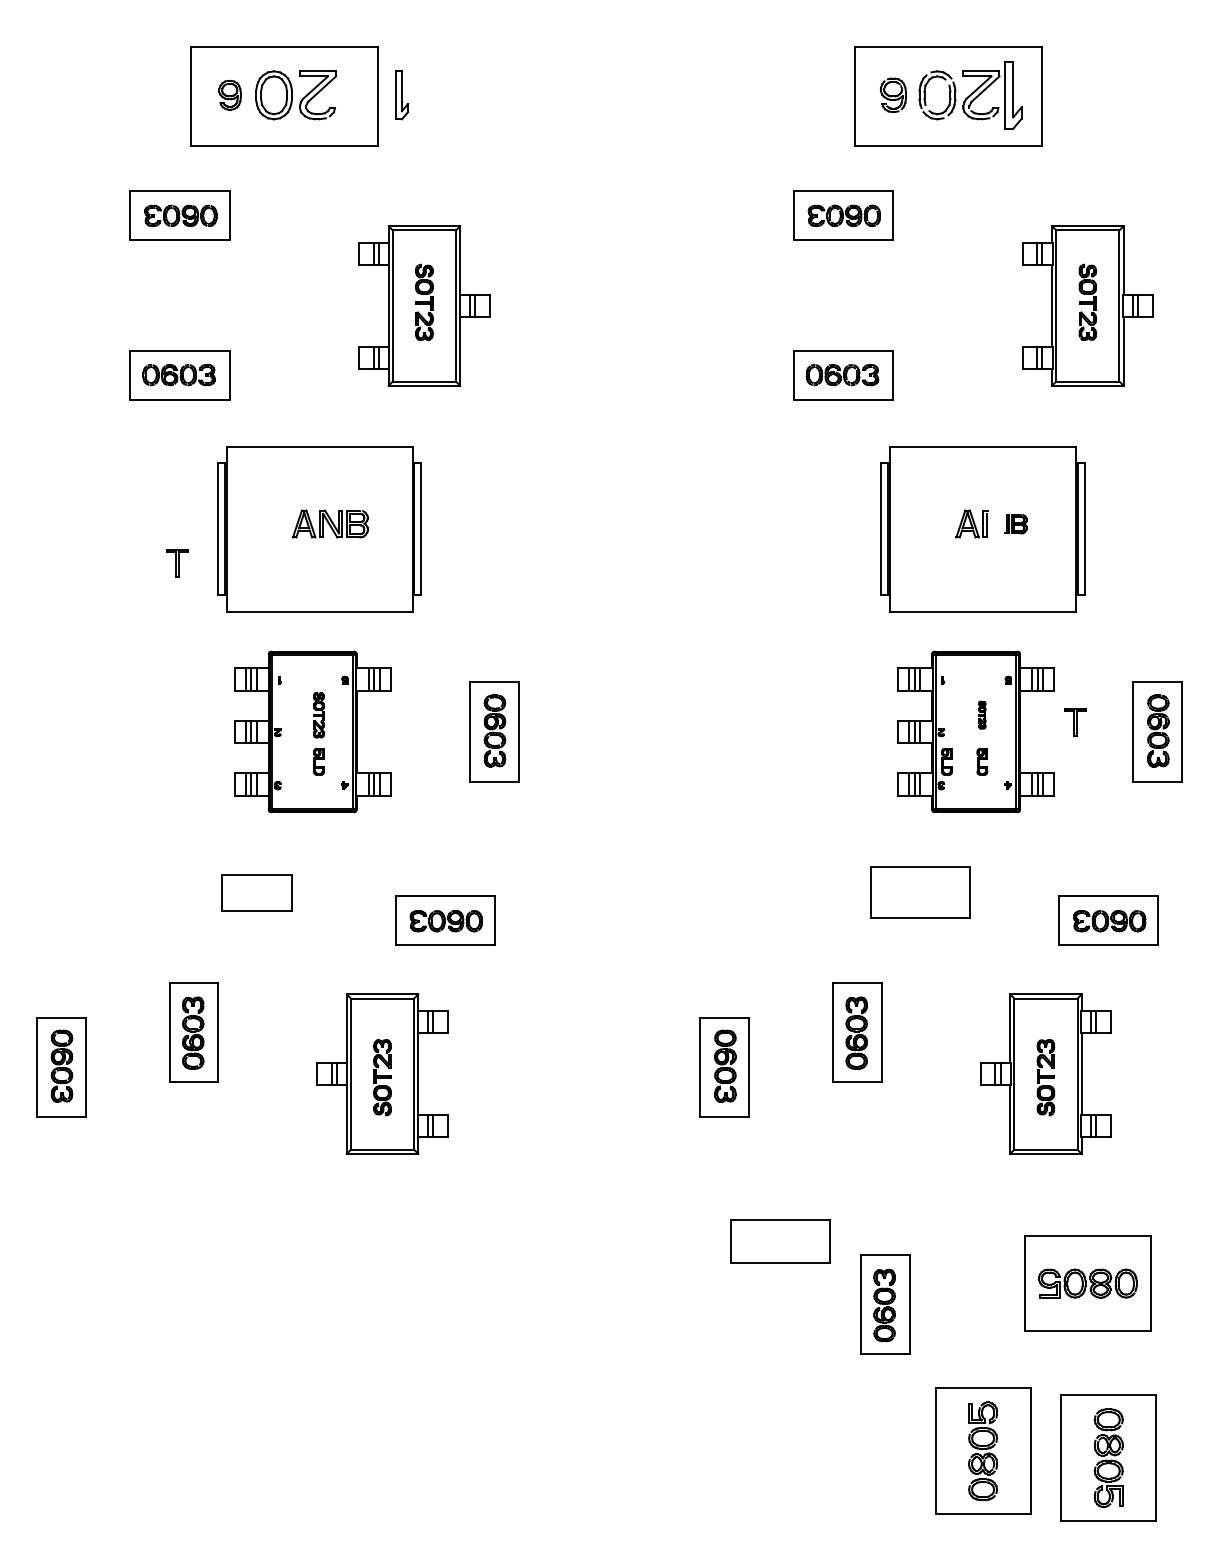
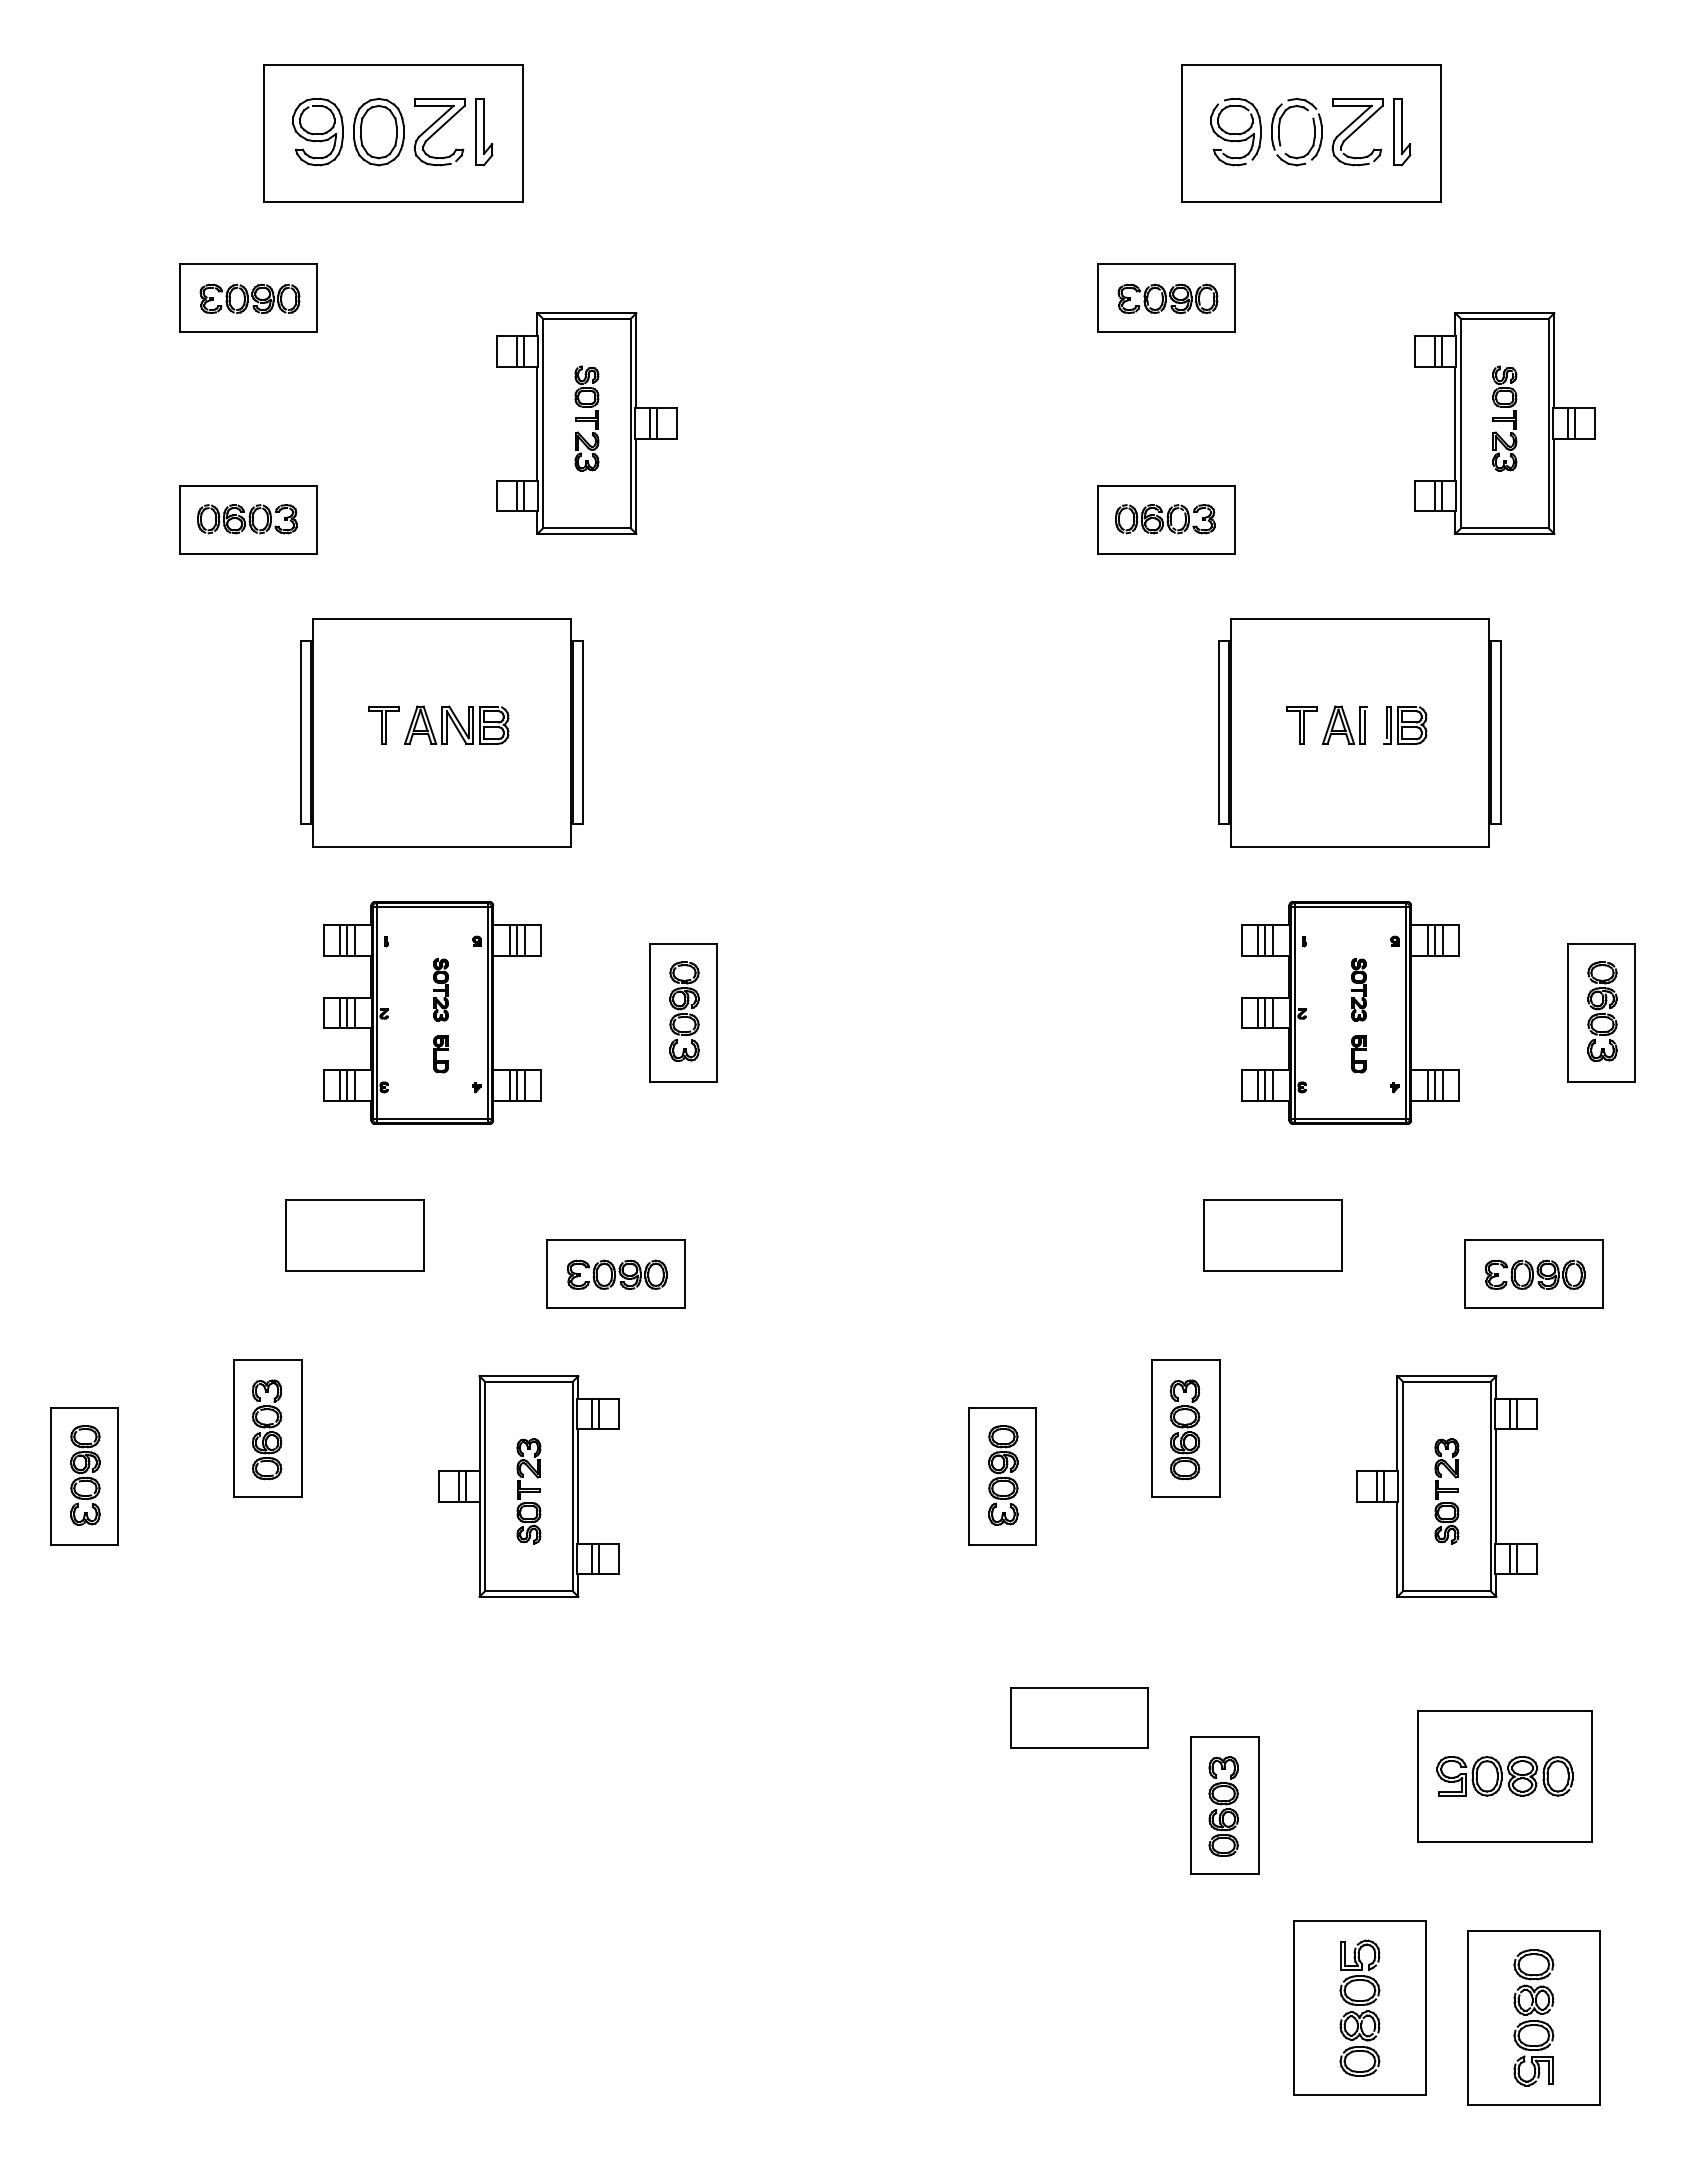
part: (229, 94) -> (317, 131), size x1.67
part: (893, 94) -> (1235, 131), size x1.43
part: (402, 95) -> (484, 132), moved
part: (1013, 95) -> (1402, 132), size x0.71
part: (1016, 524) -> (1405, 725), size x1.43
part: (176, 563) -> (383, 725), moved
part: (982, 714) -> (1358, 989), size x1.67
part: (1075, 722) -> (1301, 725), moved
part: (946, 761) -> (1309, 1054), removed
part: (256, 892) -> (354, 1235), size x1.43

